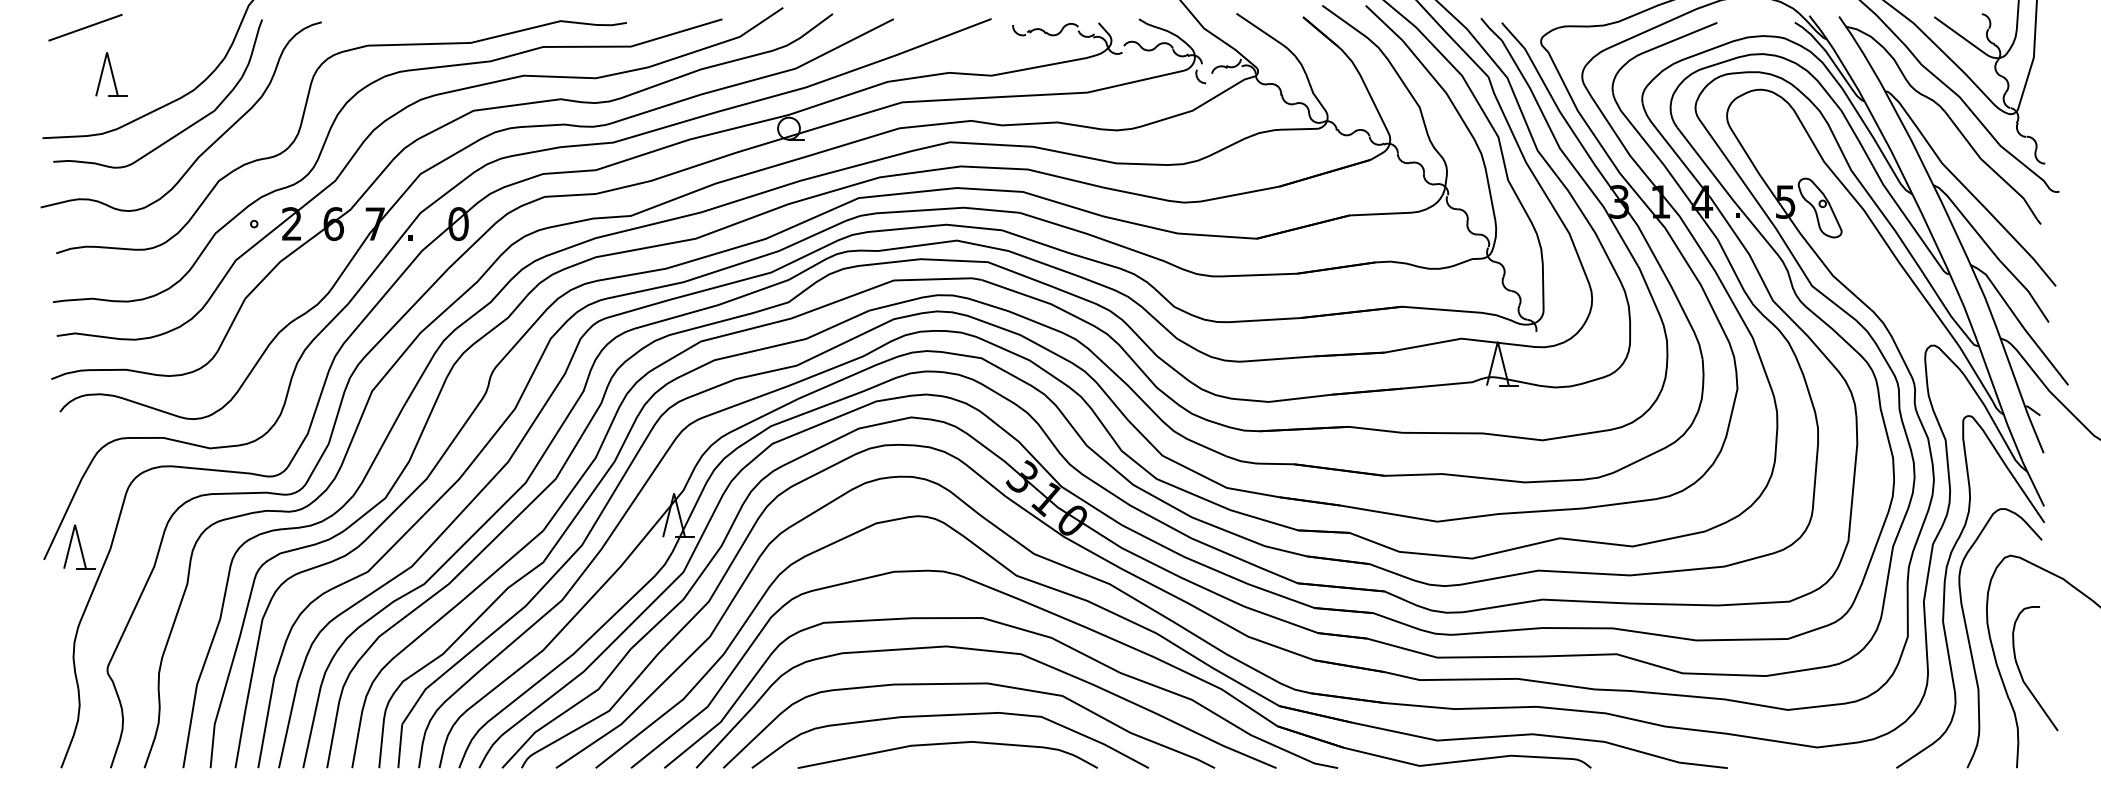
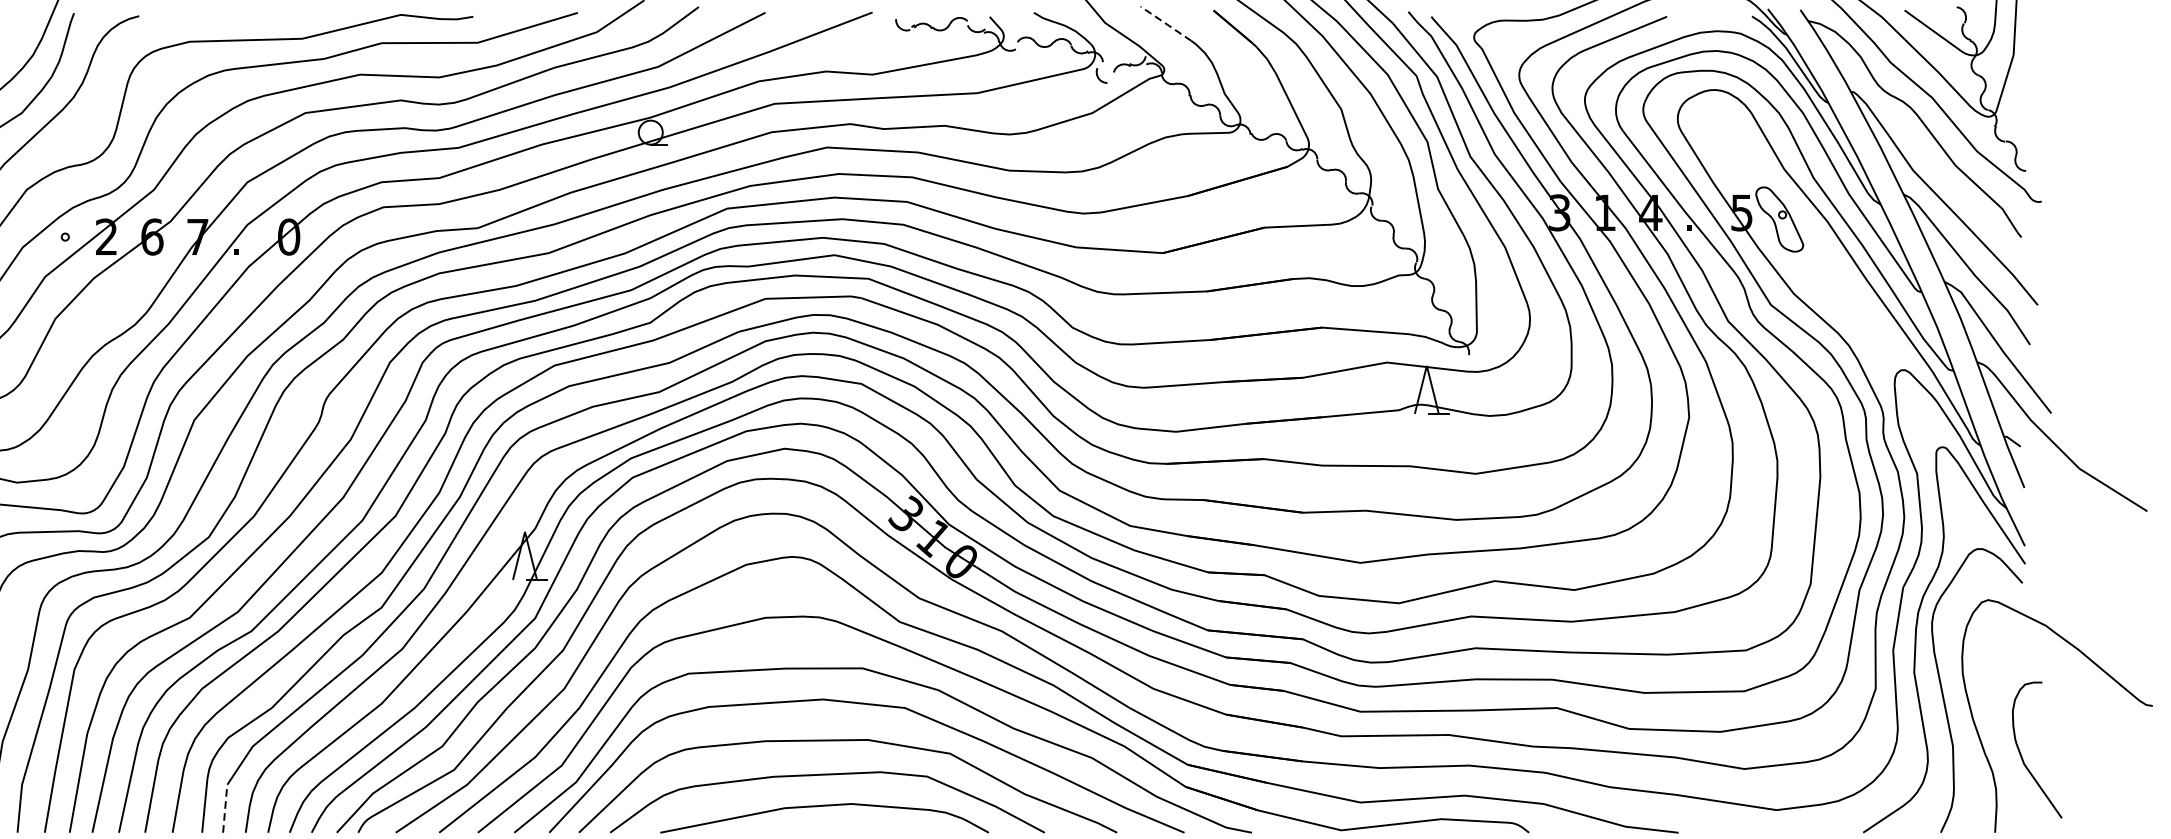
line: (1259, 29) -> (1165, 24), solid -> dashed
curve: (2021, 672) -> (2022, 754), moved
line: (400, 746) -> (225, 809), solid -> dashed

